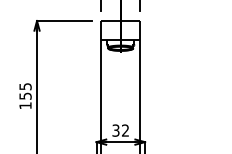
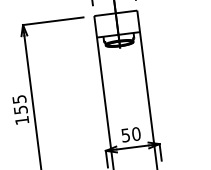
text: (120, 130) -> (130, 134), 32 -> 50

